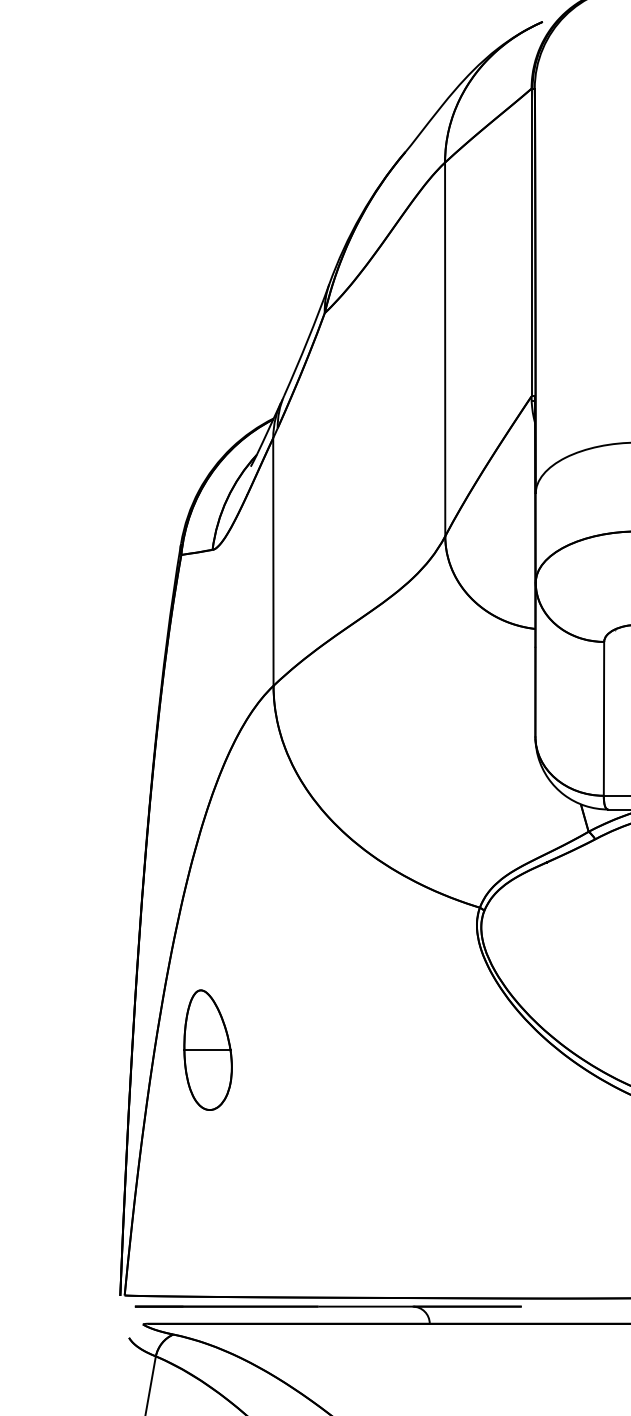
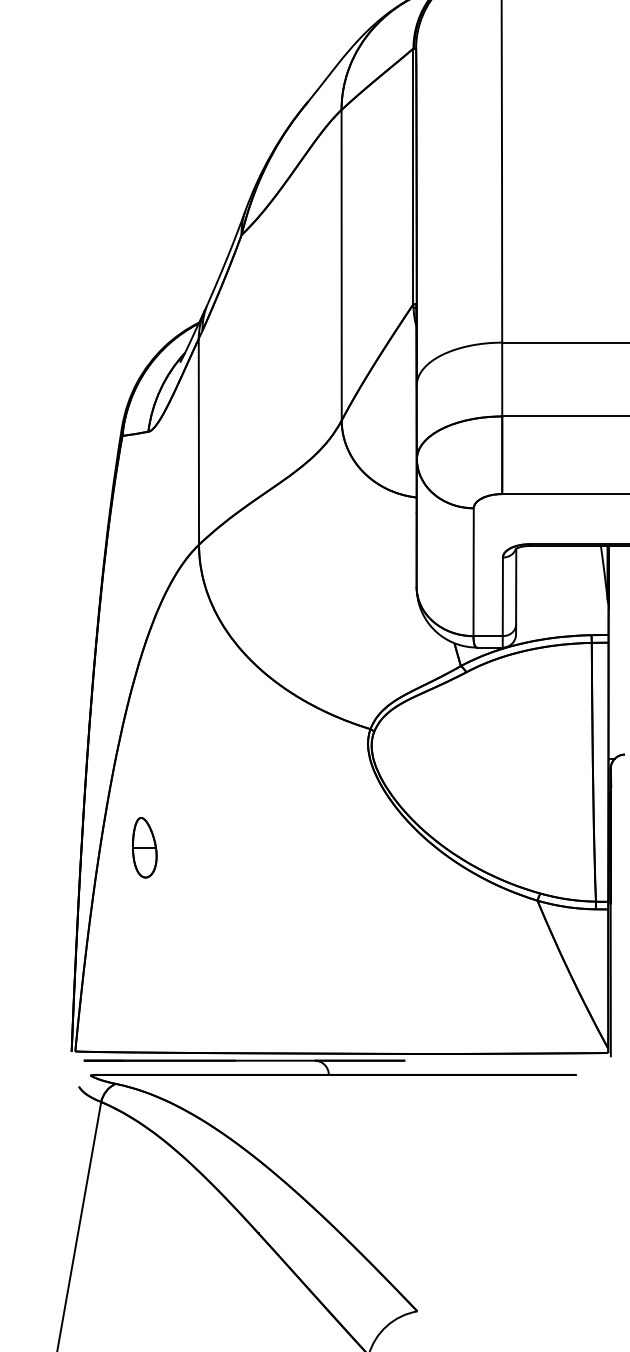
part: (207, 1050) -> (144, 847), size x0.6

